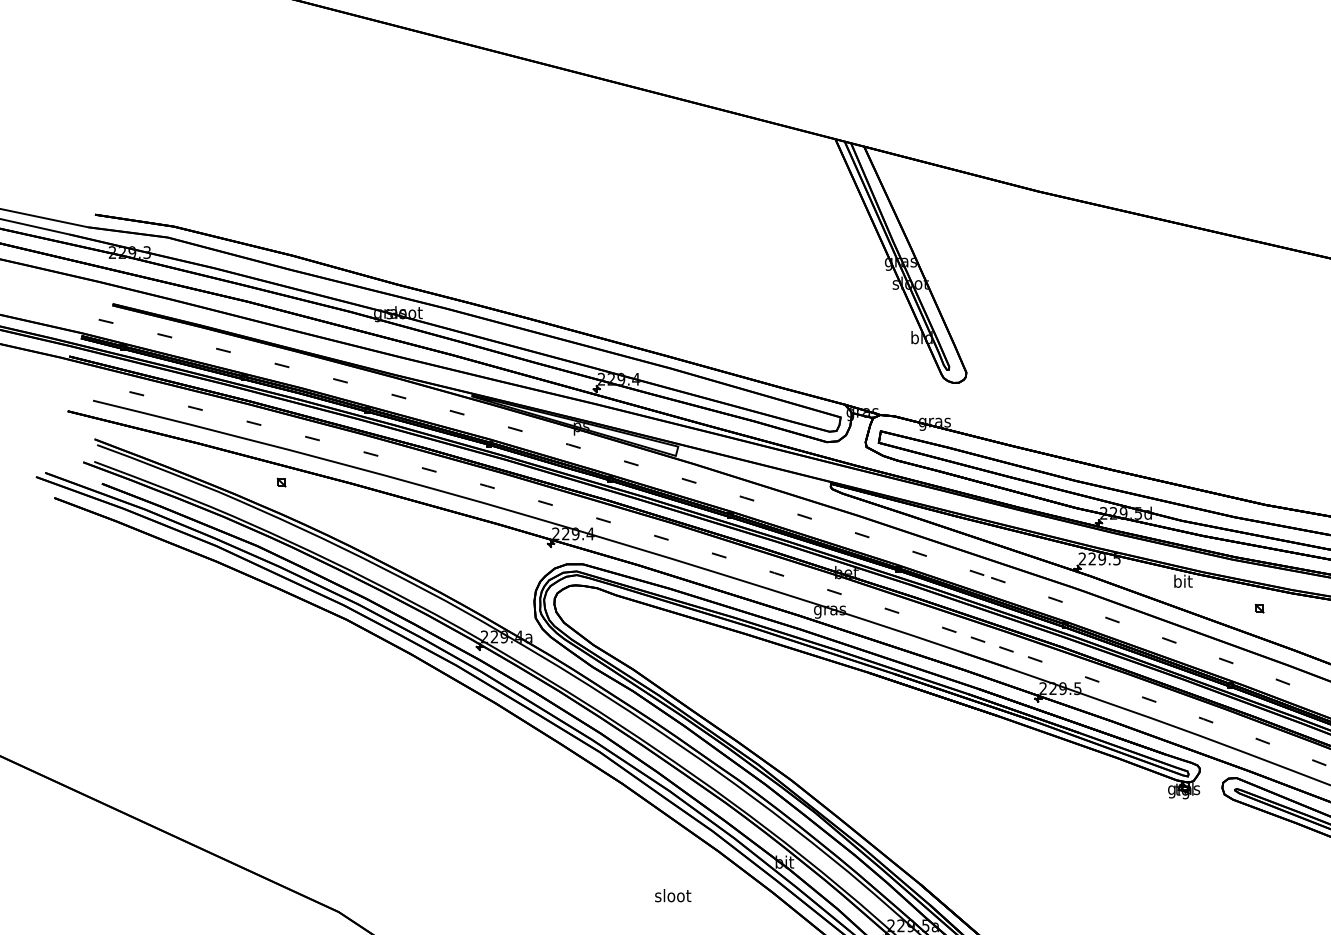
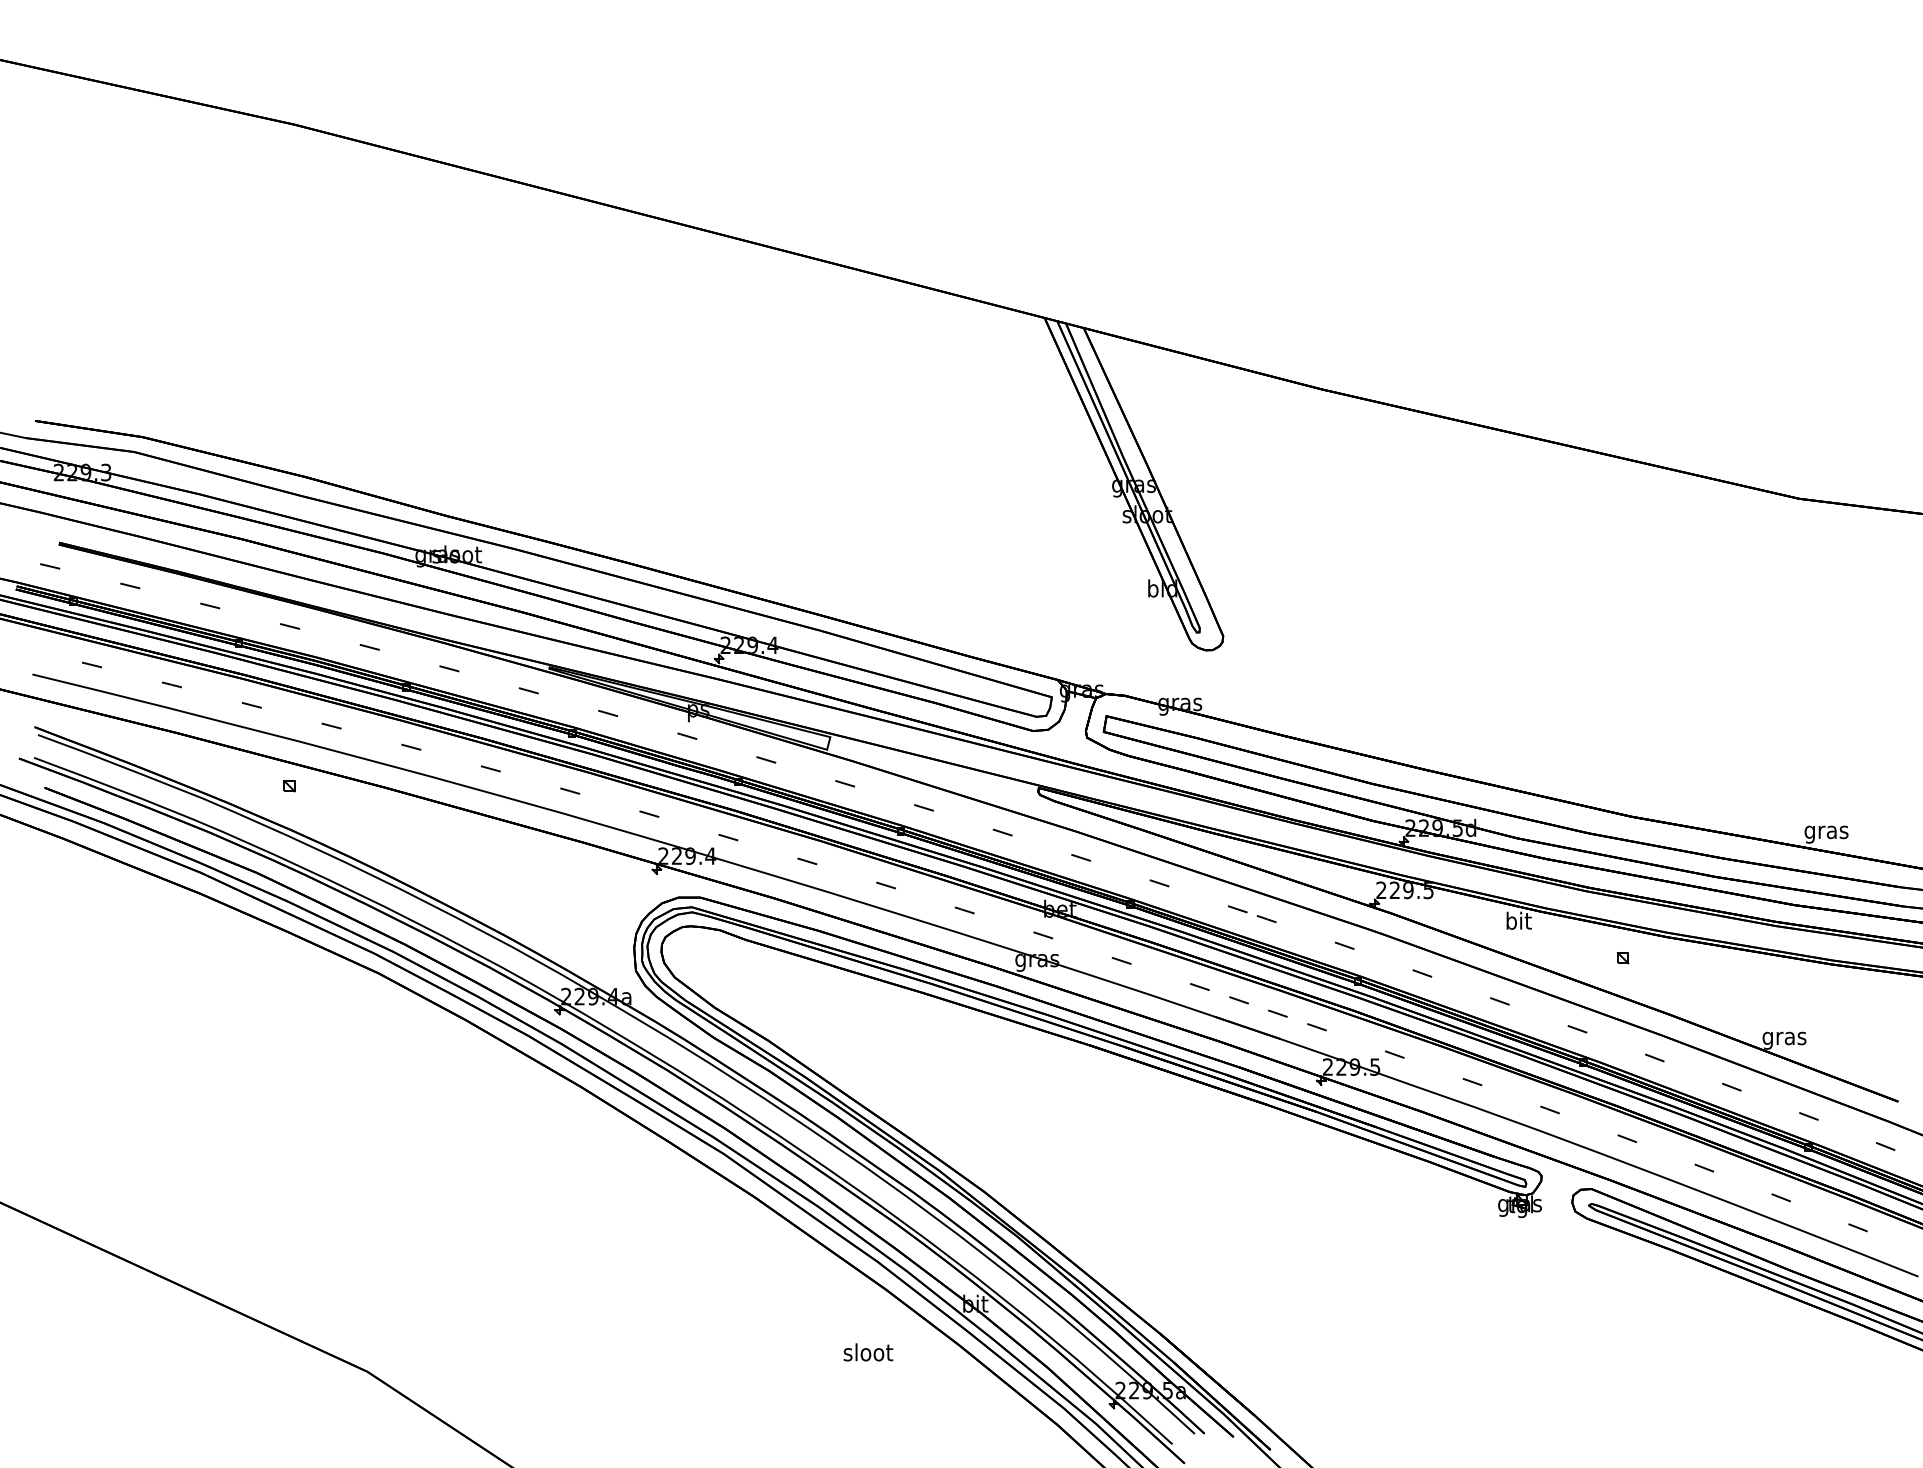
text: (673, 895) -> (868, 1352), moved

